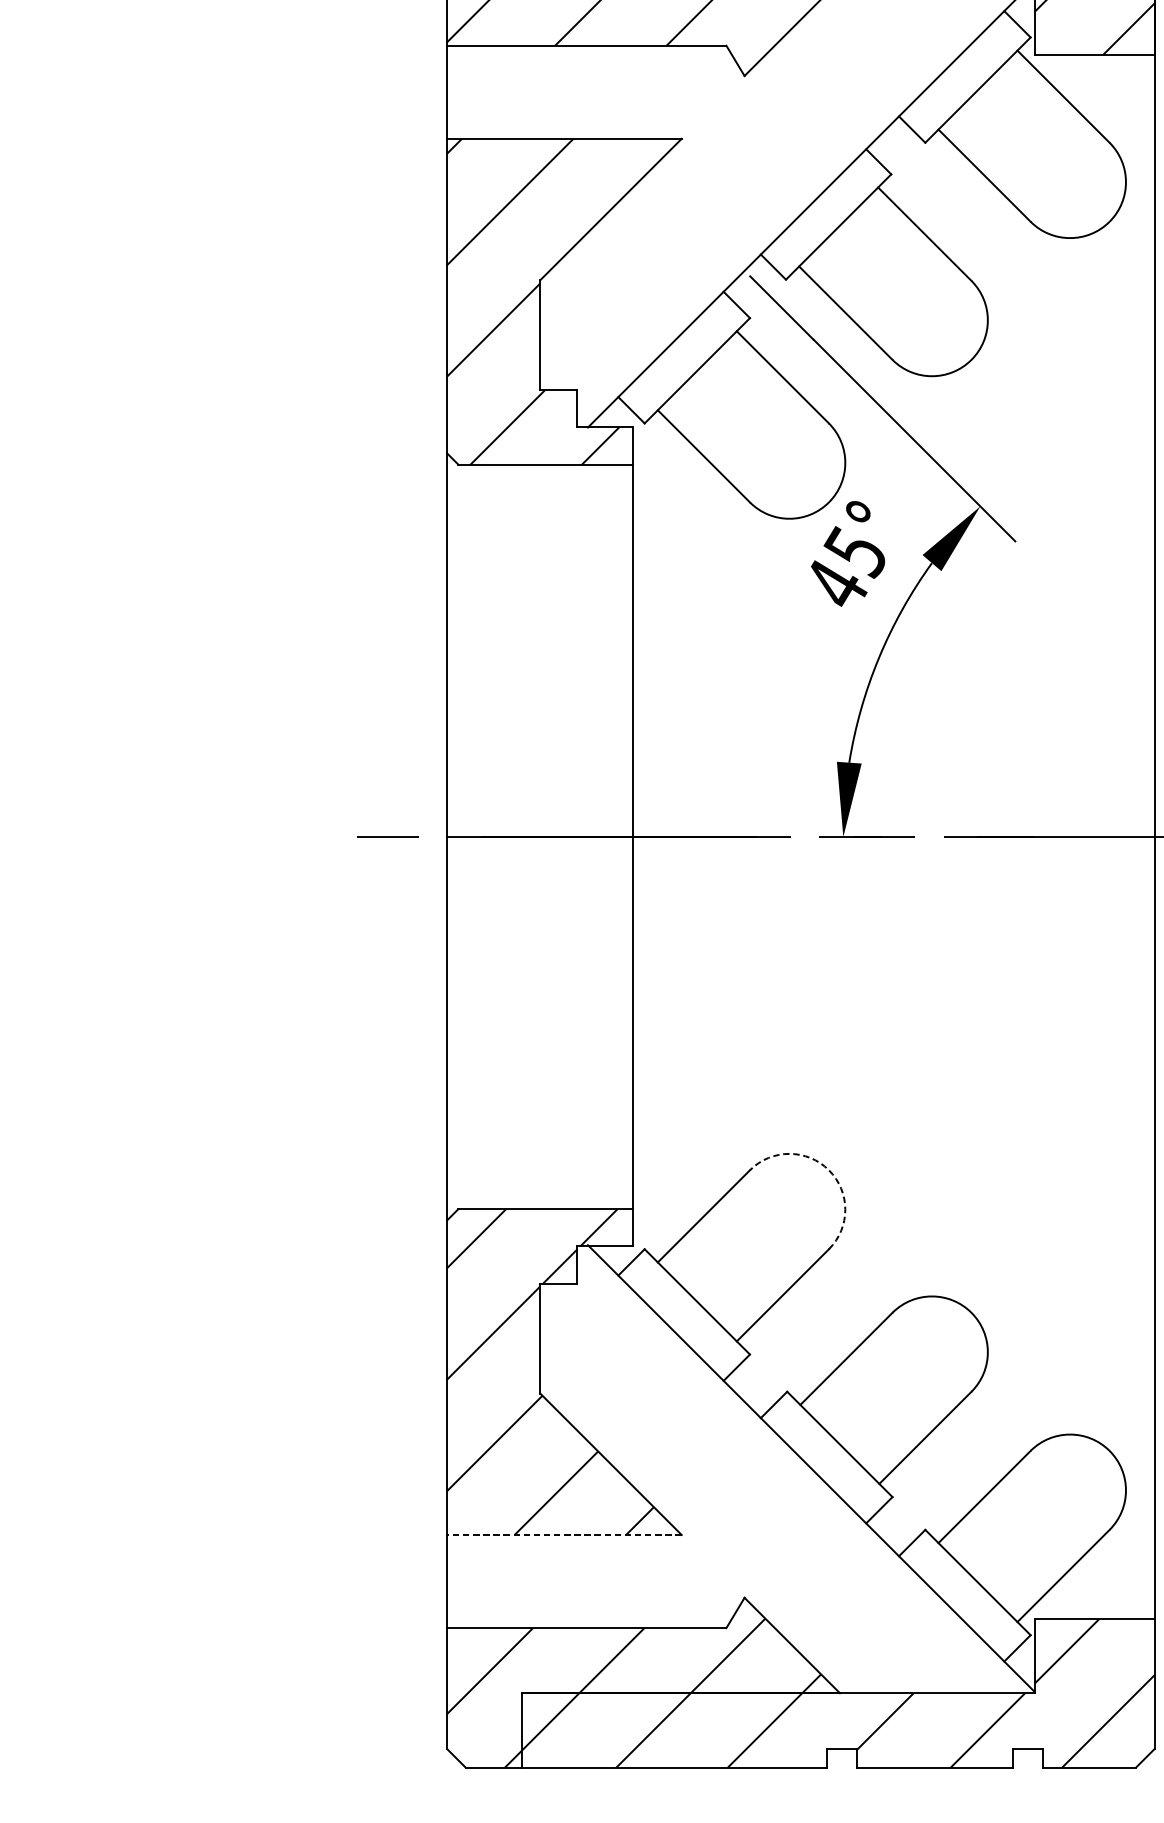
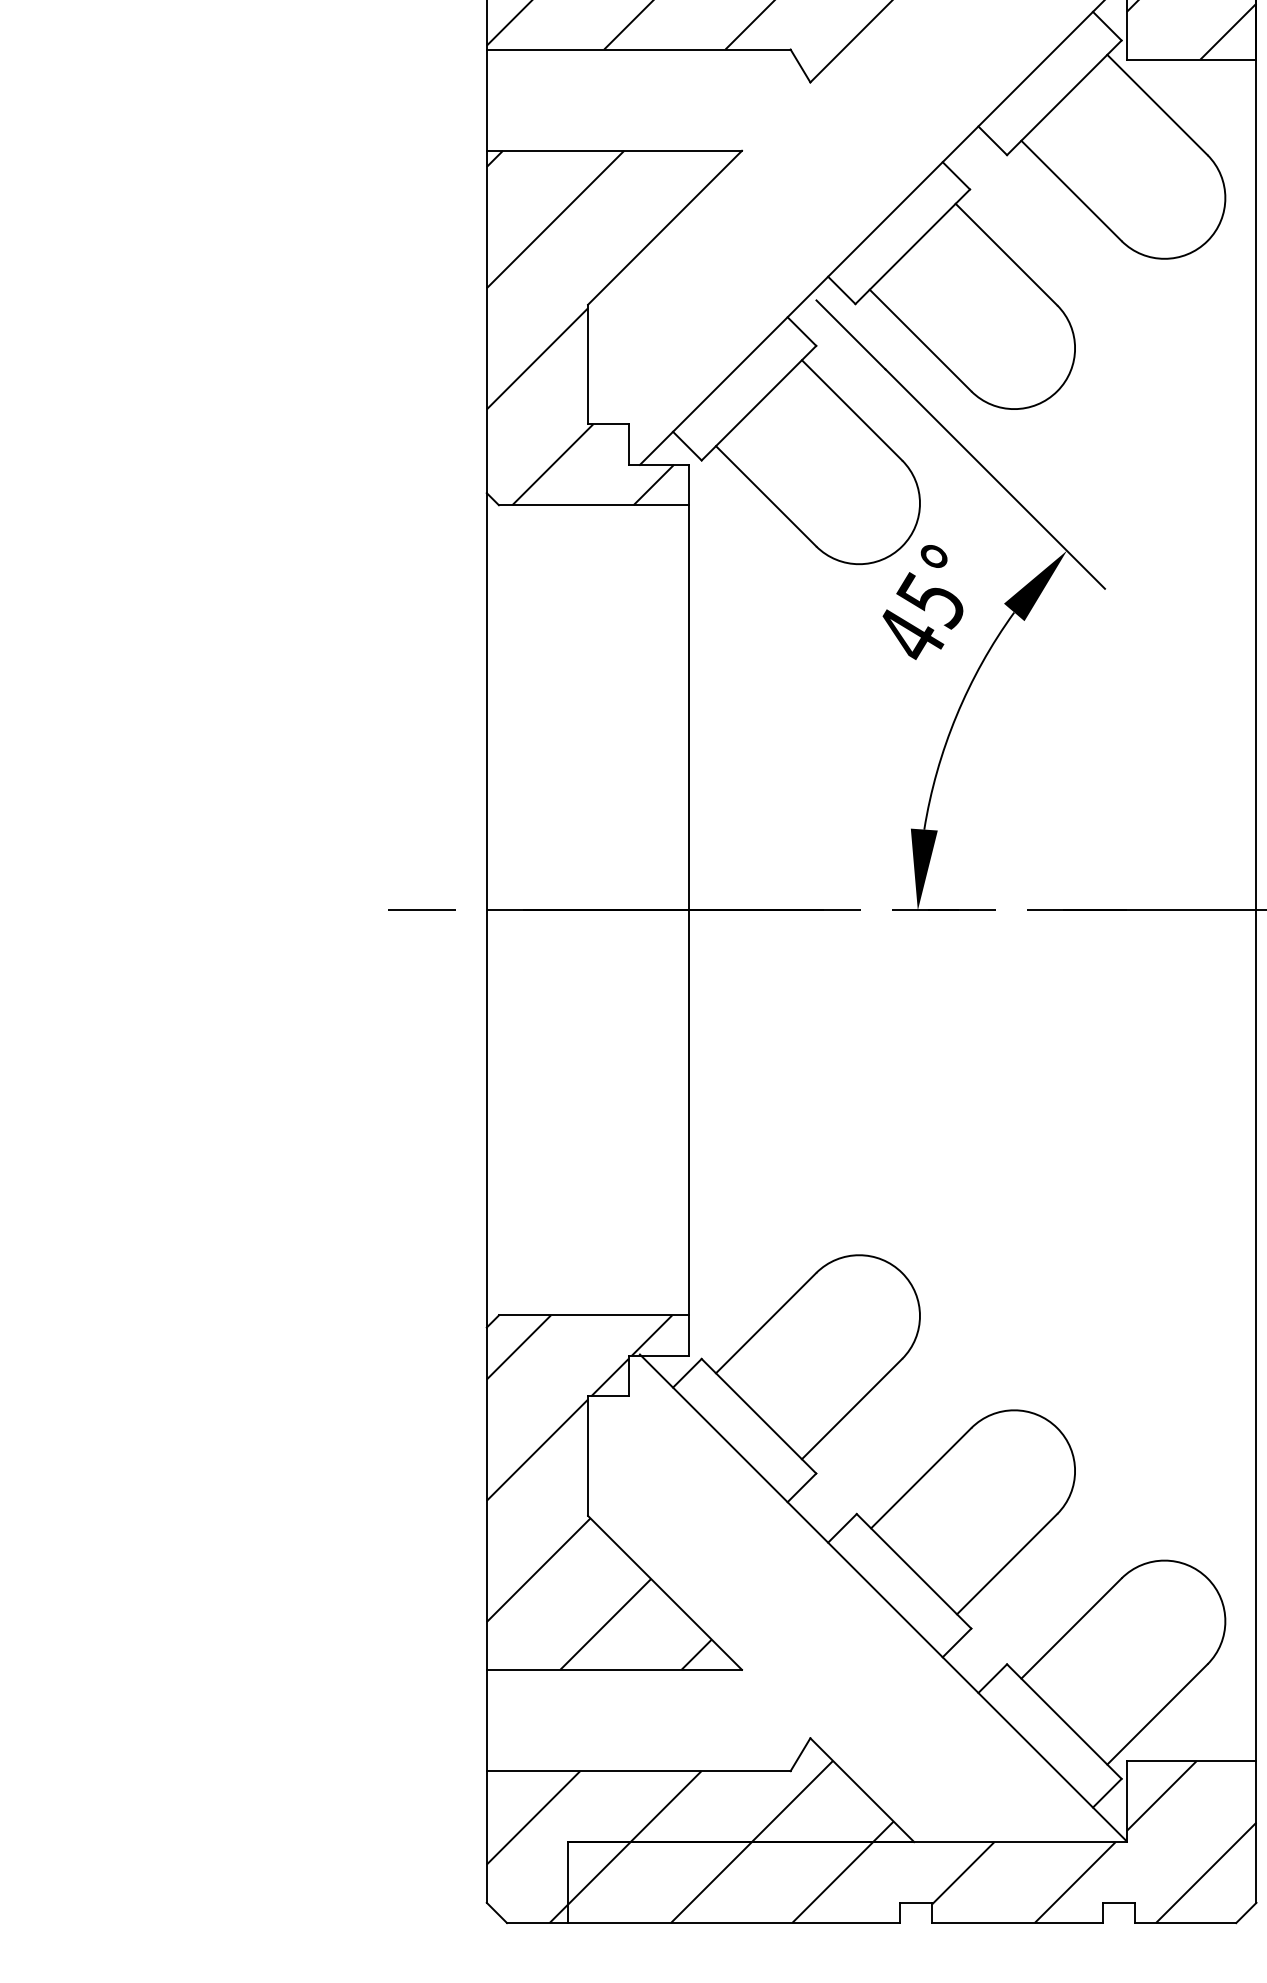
arc: (829, 1170) -> (902, 1273), dashed -> solid
line: (564, 1534) -> (614, 1669), dashed -> solid

